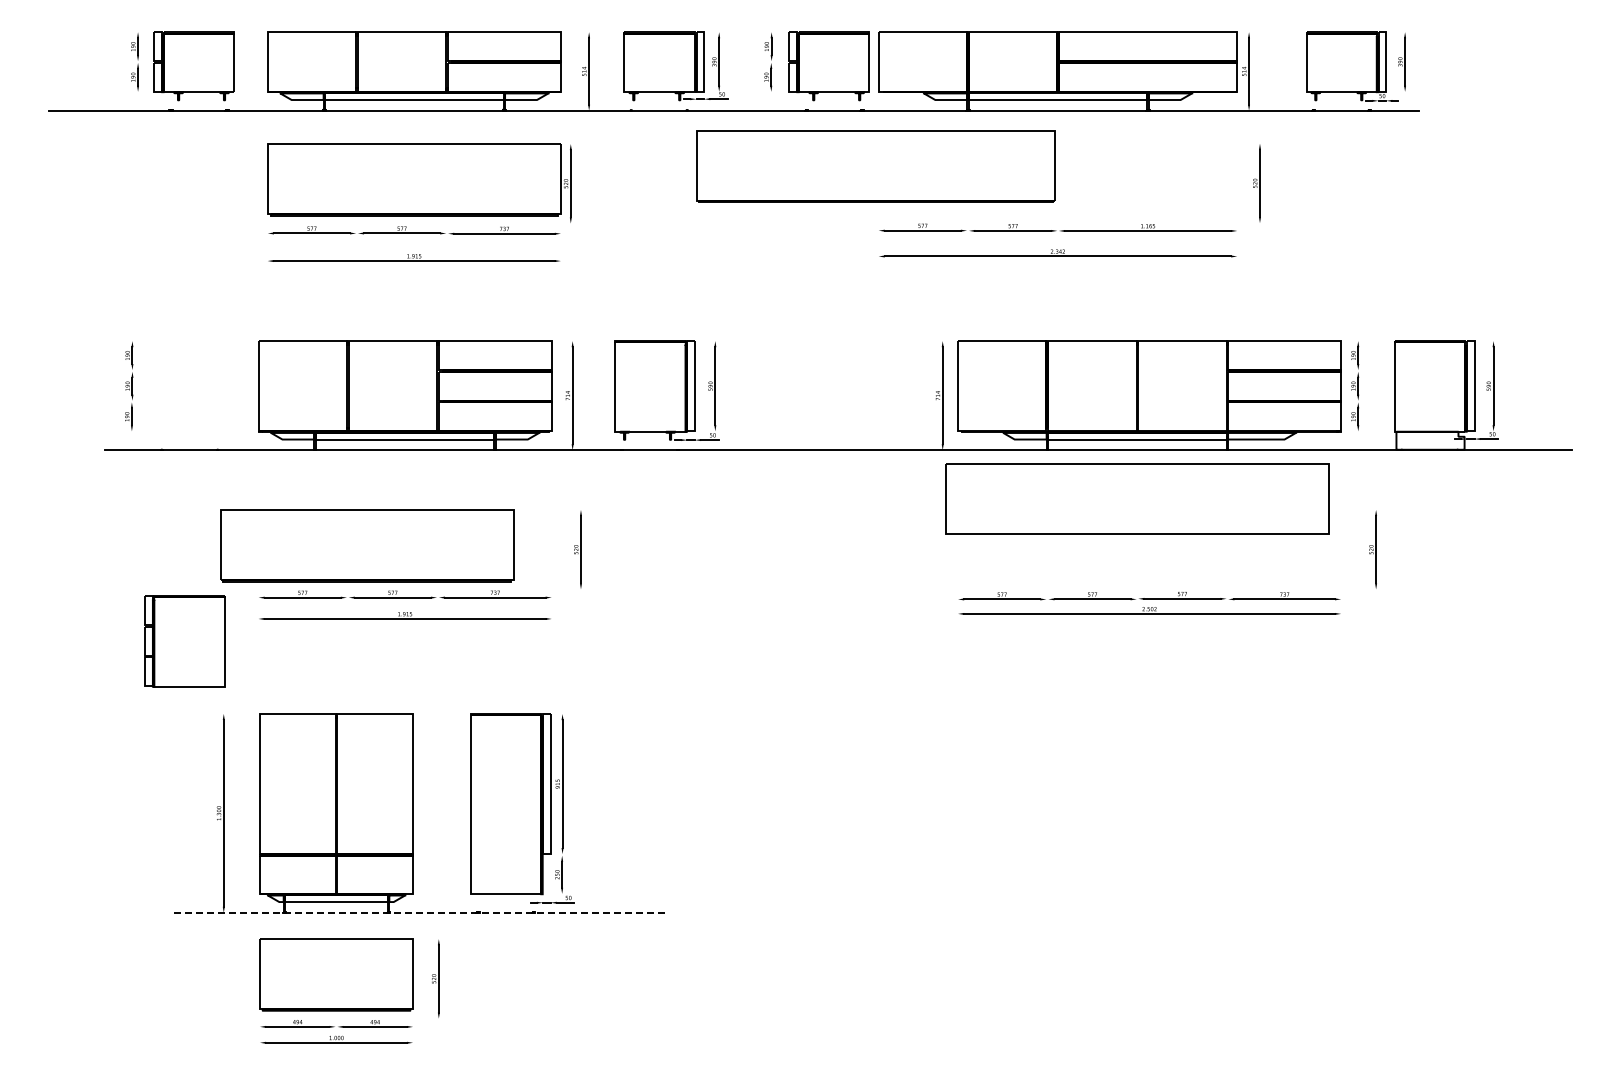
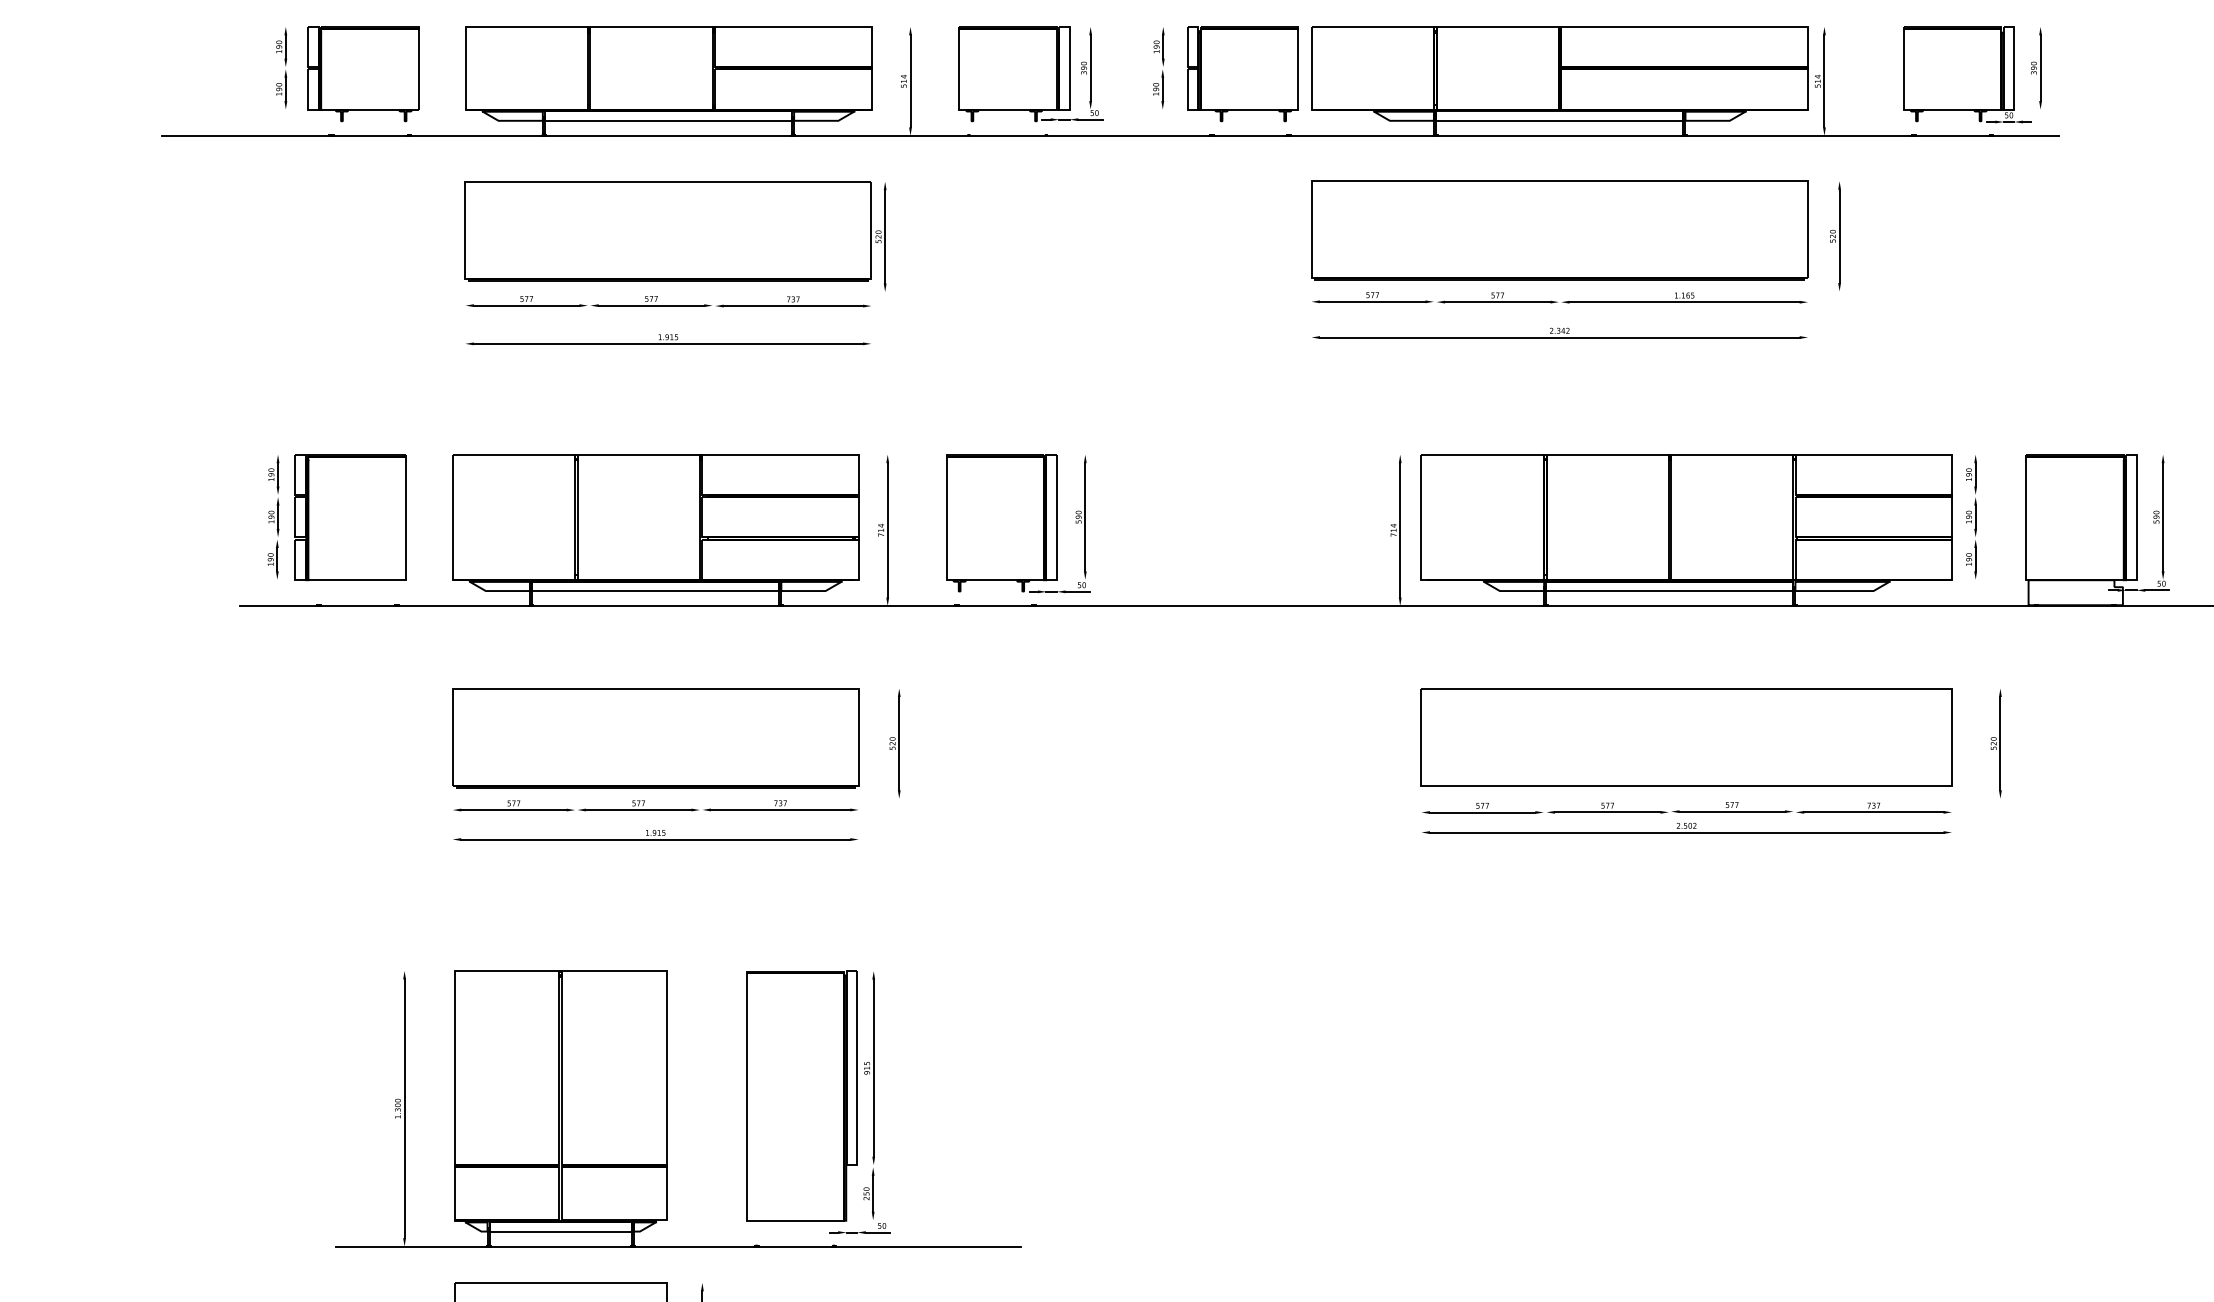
part: (875, 166) -> (1559, 230), moved
part: (1137, 498) -> (1686, 736), moved
part: (367, 545) -> (656, 737), moved
part: (184, 641) -> (350, 517), moved
line: (421, 912) -> (678, 1246), dashed -> solid

